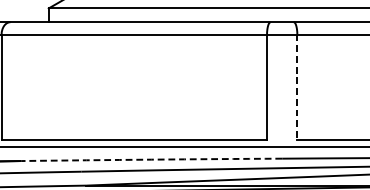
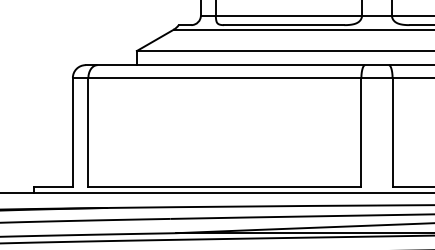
line: (297, 87) -> (392, 132), dashed -> solid
arc: (151, 159) -> (242, 206), dashed -> solid

